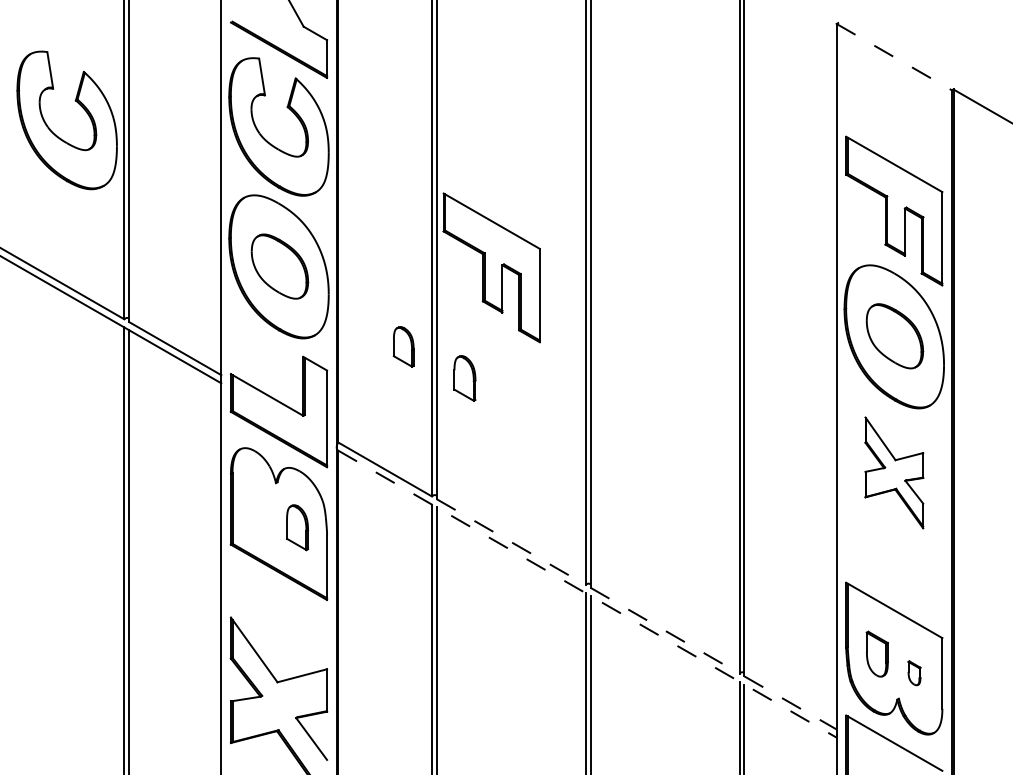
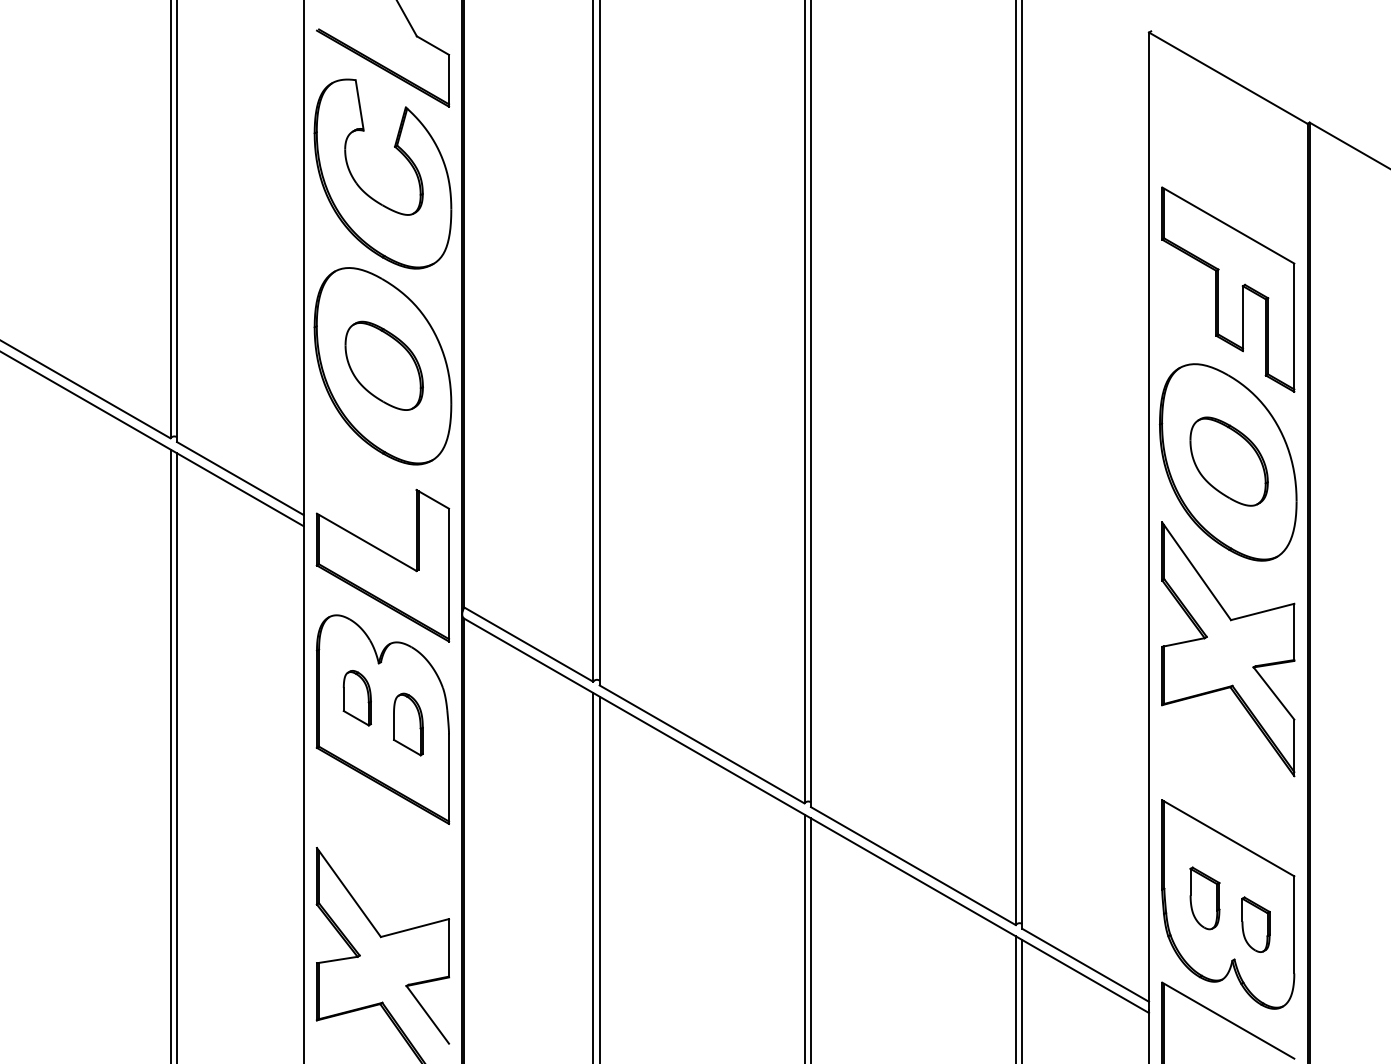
line: (894, 57) -> (1228, 78), dashed -> solid
part: (54, 133) -> (74, 182), removed
part: (491, 267) -> (675, 367), removed
part: (403, 347) -> (356, 698), moved
part: (465, 378) -> (638, 519), removed
part: (894, 473) -> (1228, 649), size x1.67
line: (511, 542) -> (702, 744), dashed -> solid
line: (588, 594) -> (807, 816), dashed -> solid
line: (665, 630) -> (913, 866), dashed -> solid
part: (914, 673) -> (1255, 924), size x1.67
line: (791, 703) -> (1086, 965), dashed -> solid

